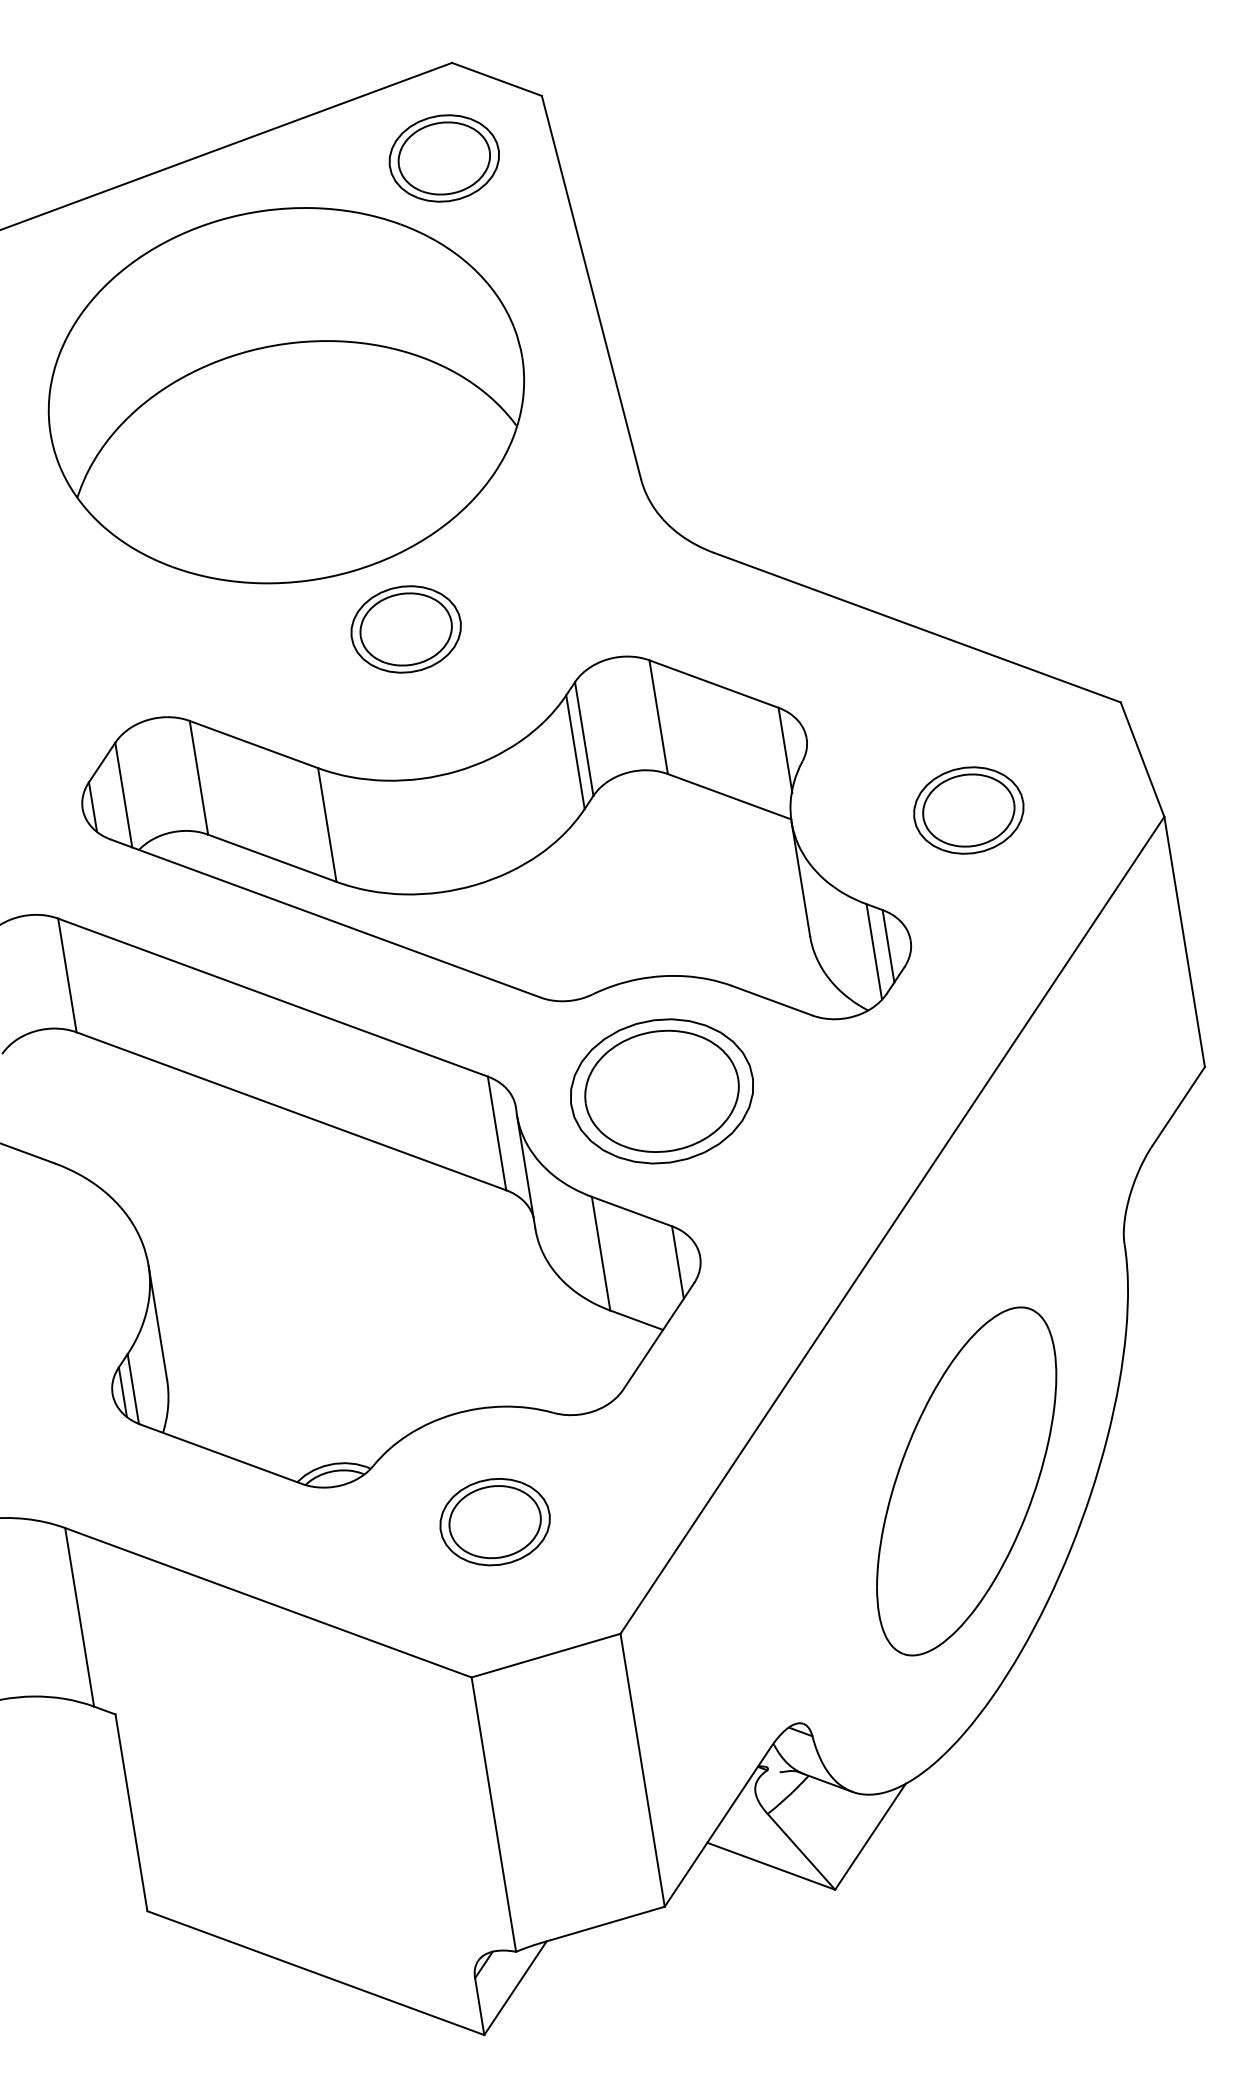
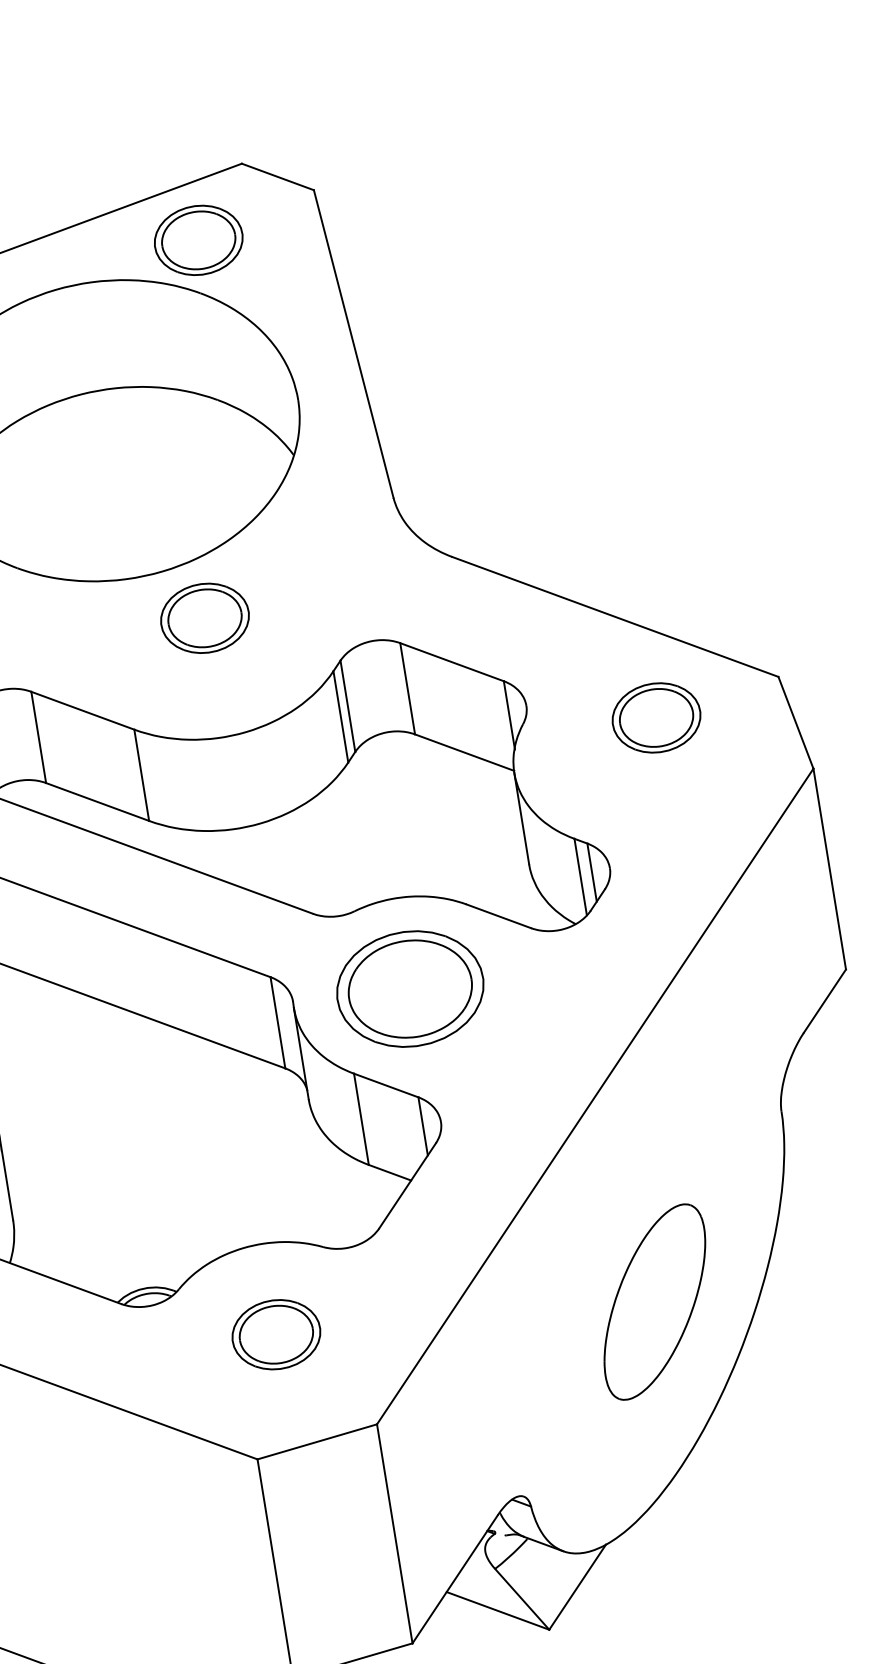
part: (443, 158) -> (198, 240), moved
part: (968, 810) -> (656, 717), moved
part: (966, 1481) -> (654, 1302), size x0.7

